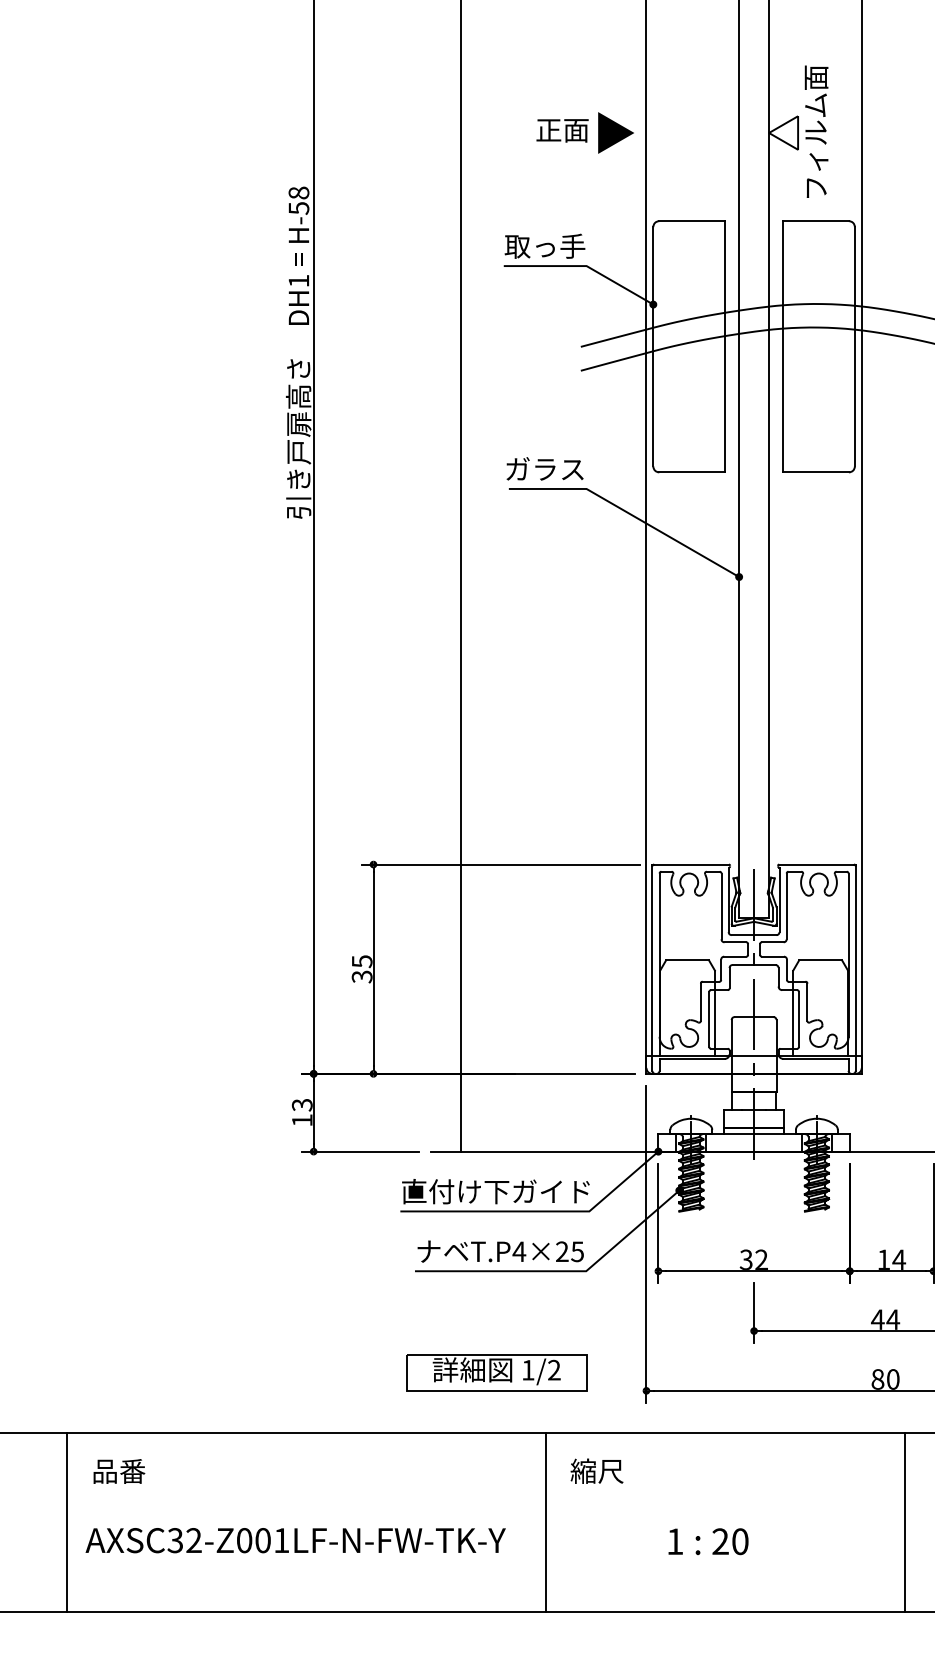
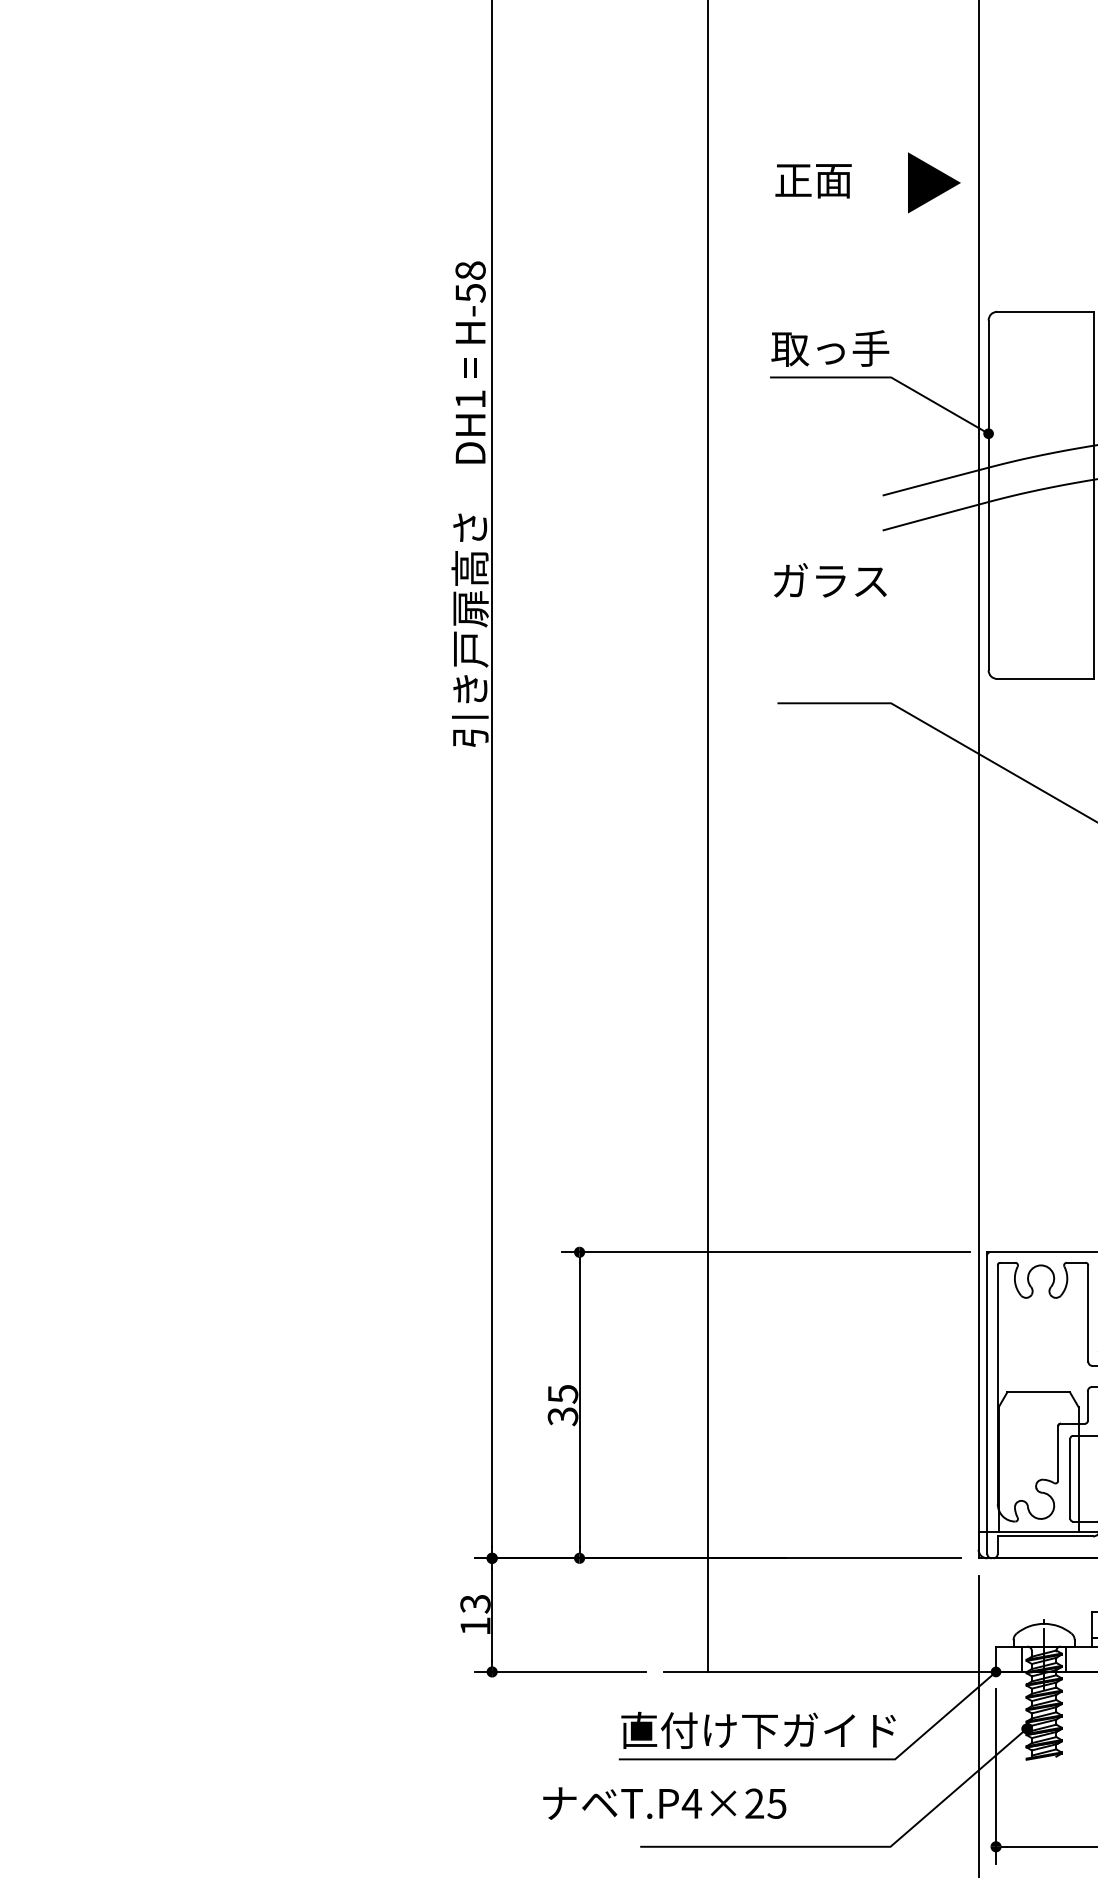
text: (562, 130) -> (813, 180), moved
text: (544, 468) -> (829, 579), moved
text: (500, 1251) -> (664, 1803), moved

